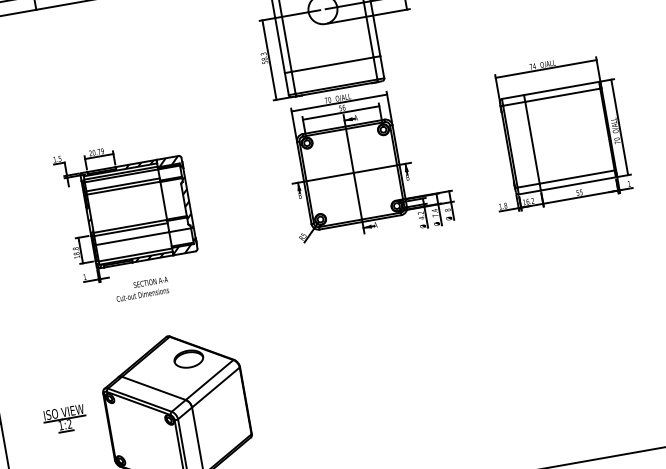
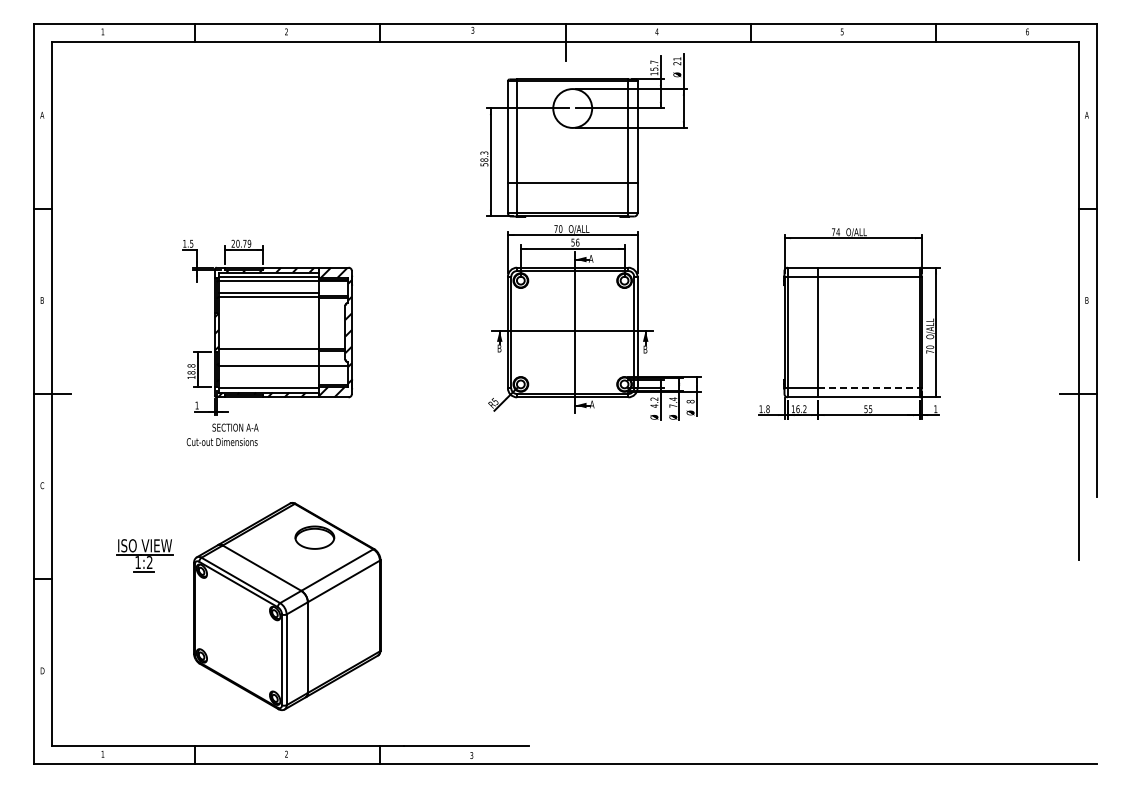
line: (577, 177) -> (868, 388), solid -> dashed
line: (130, 229) -> (268, 353), removed
text: (142, 289) -> (222, 434), moved
part: (64, 419) -> (144, 555), moved

